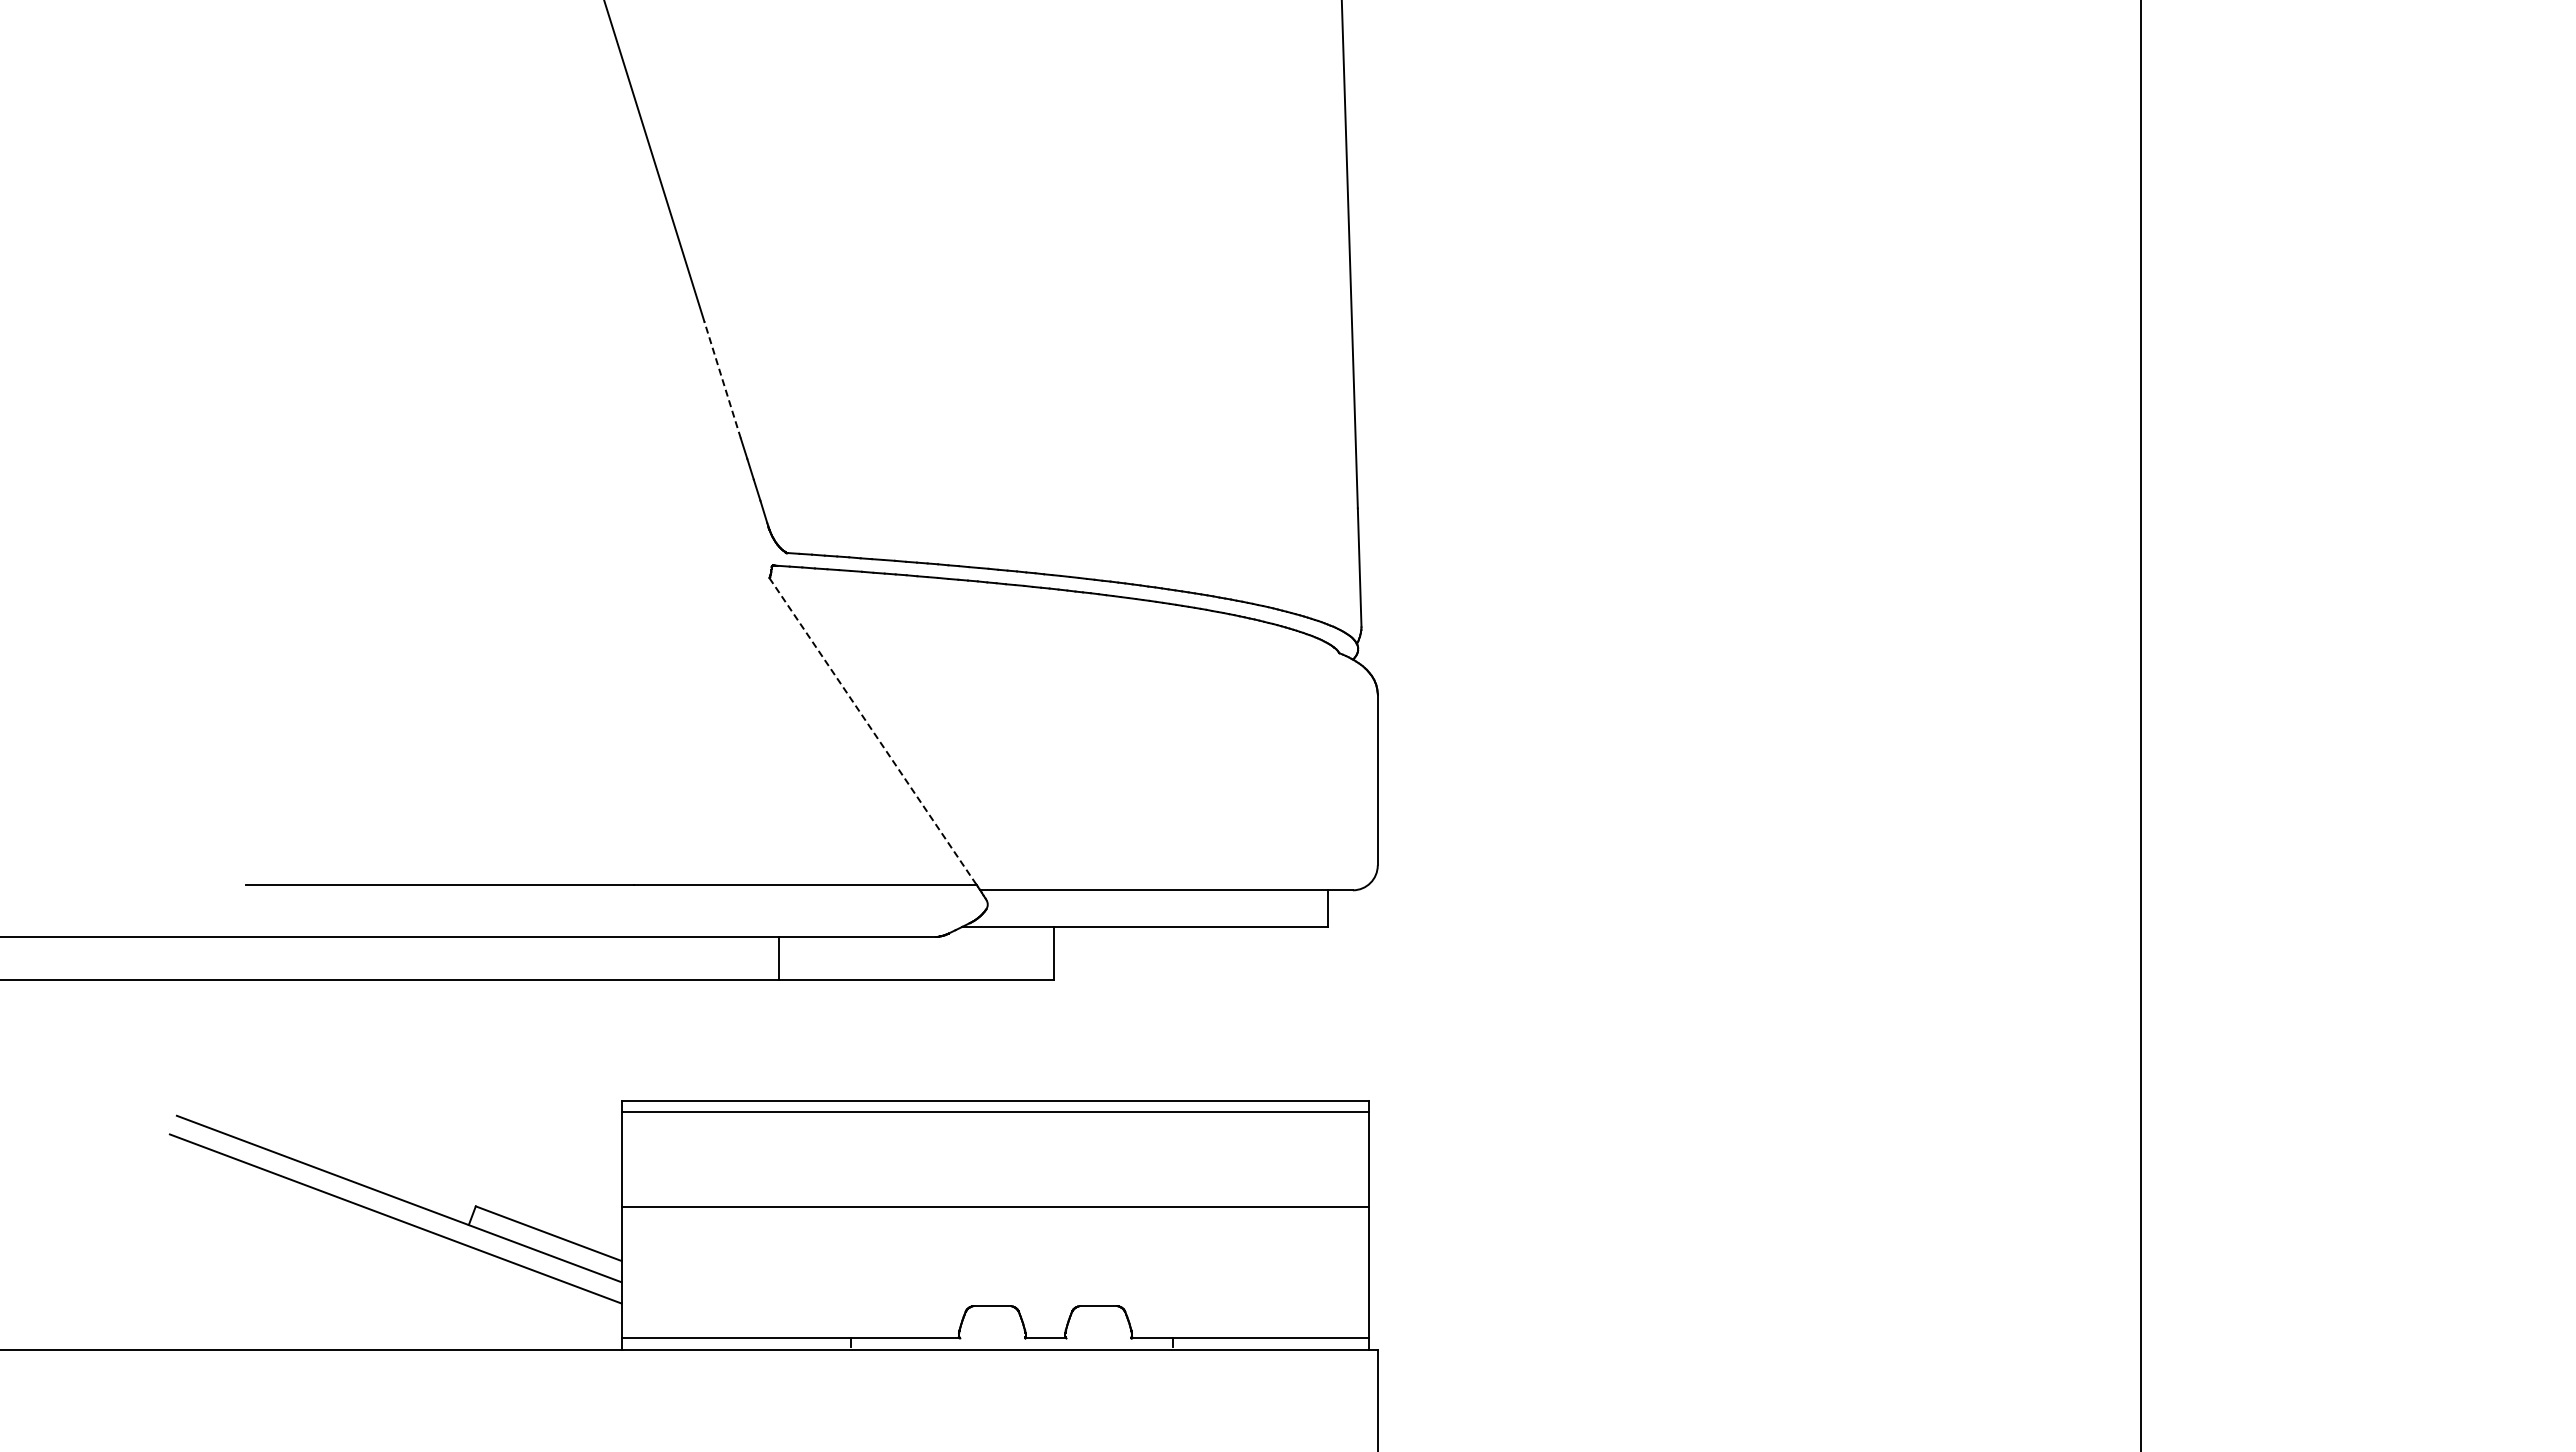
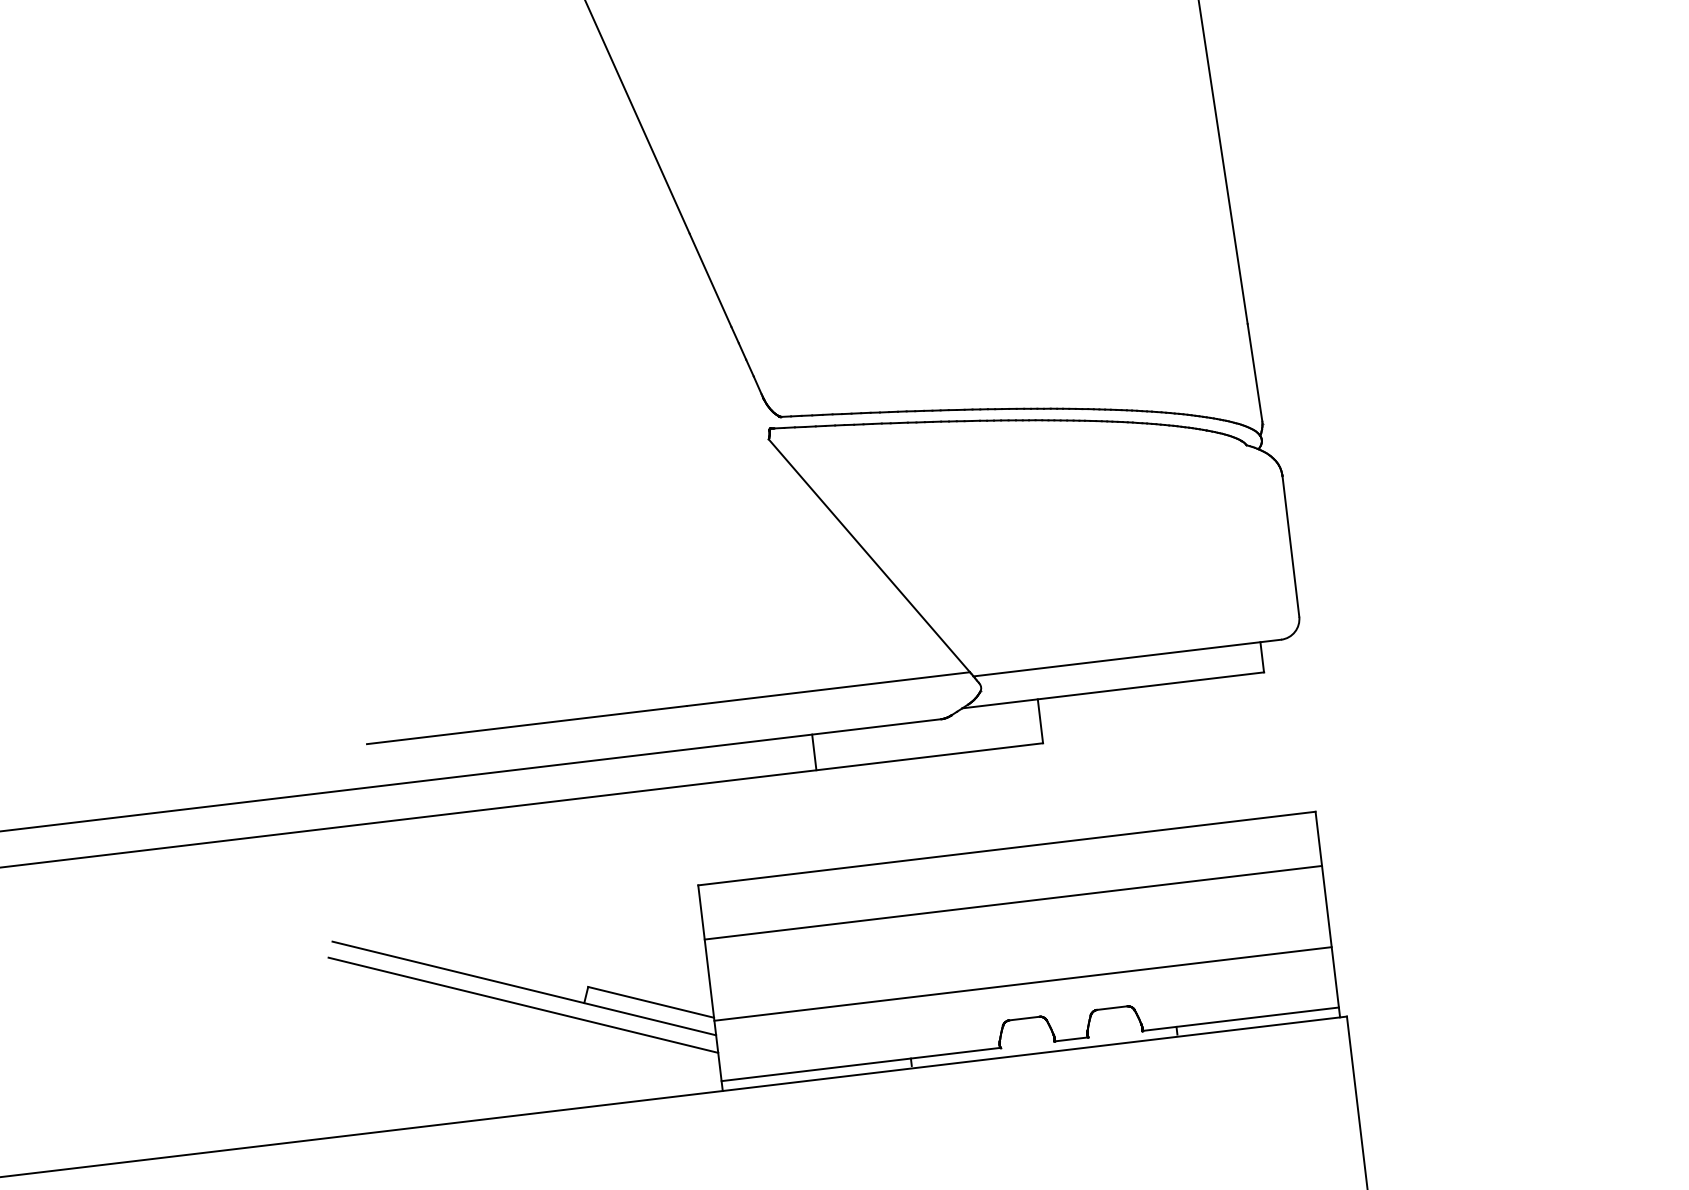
line: (722, 379) -> (710, 280), dashed -> solid
line: (872, 731) -> (868, 555), dashed -> solid
line: (995, 1112) -> (1013, 902), moved
line: (995, 1206) -> (1022, 983), moved

